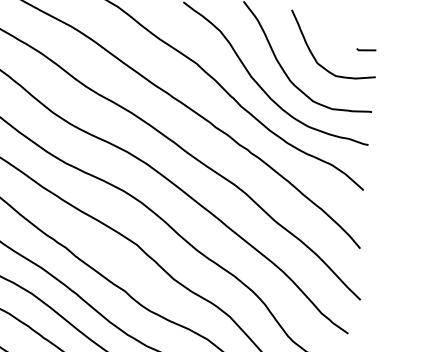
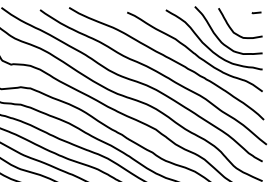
line: (366, 49) -> (256, 12), moved

